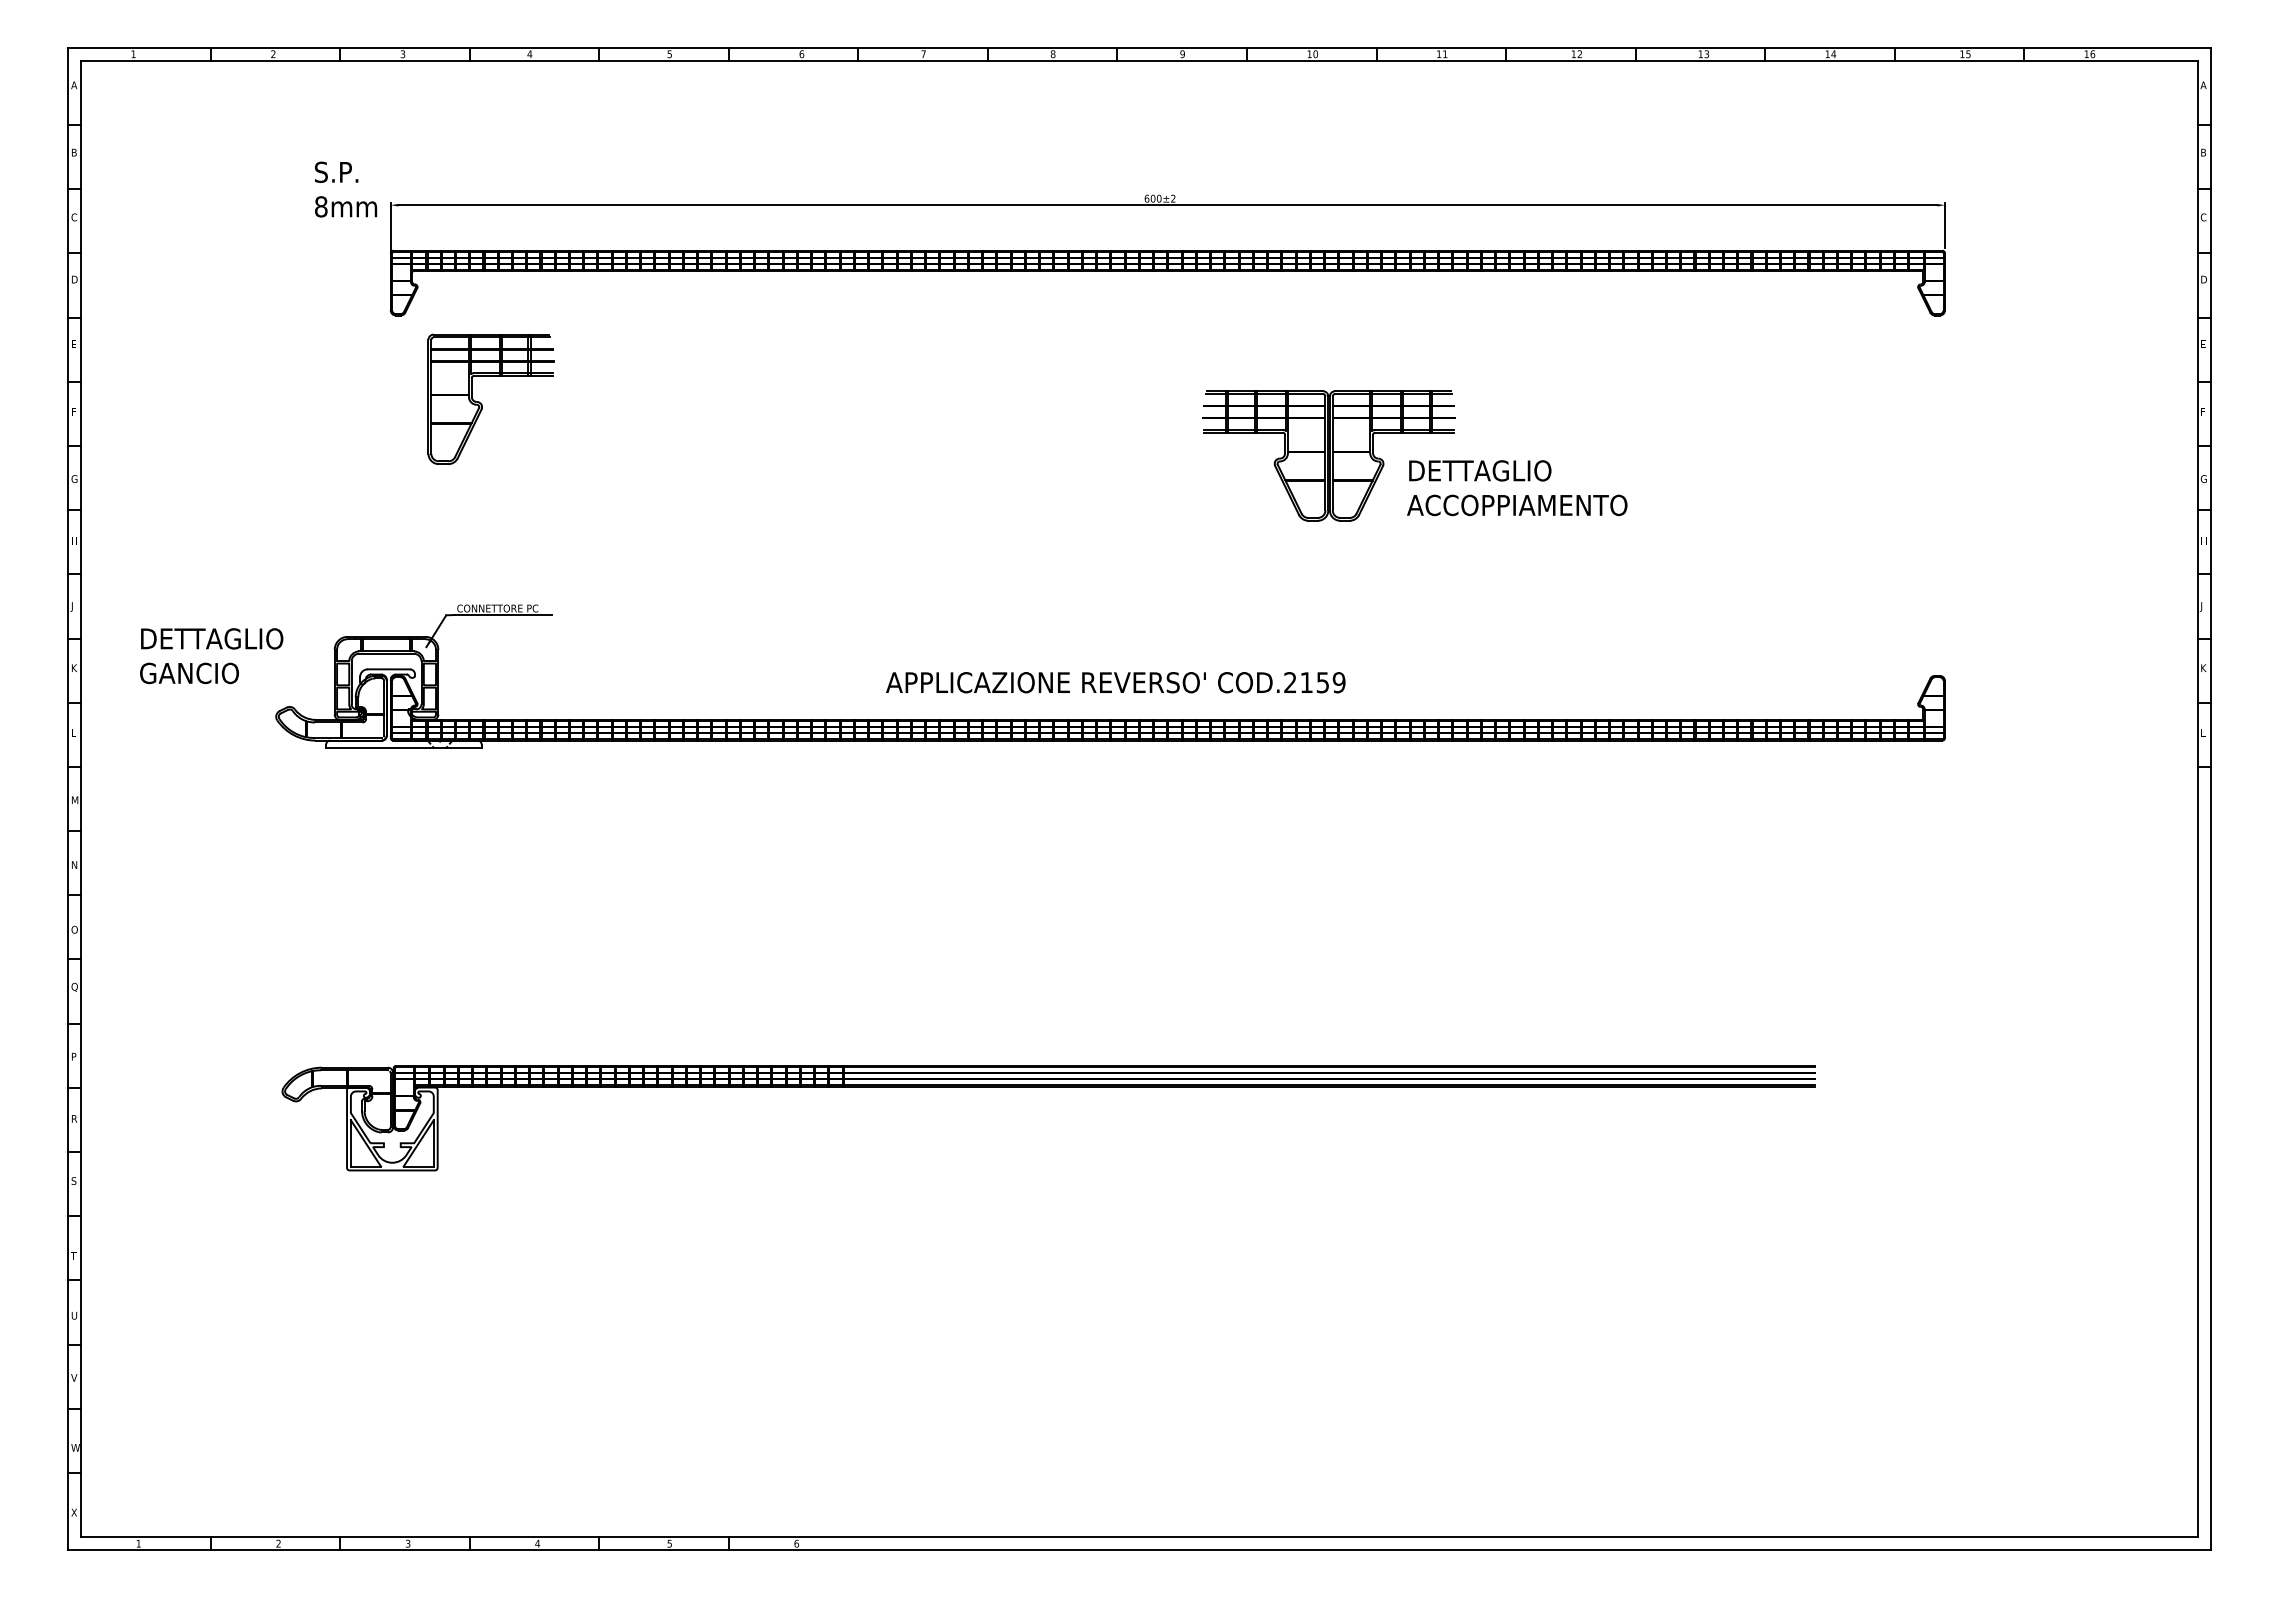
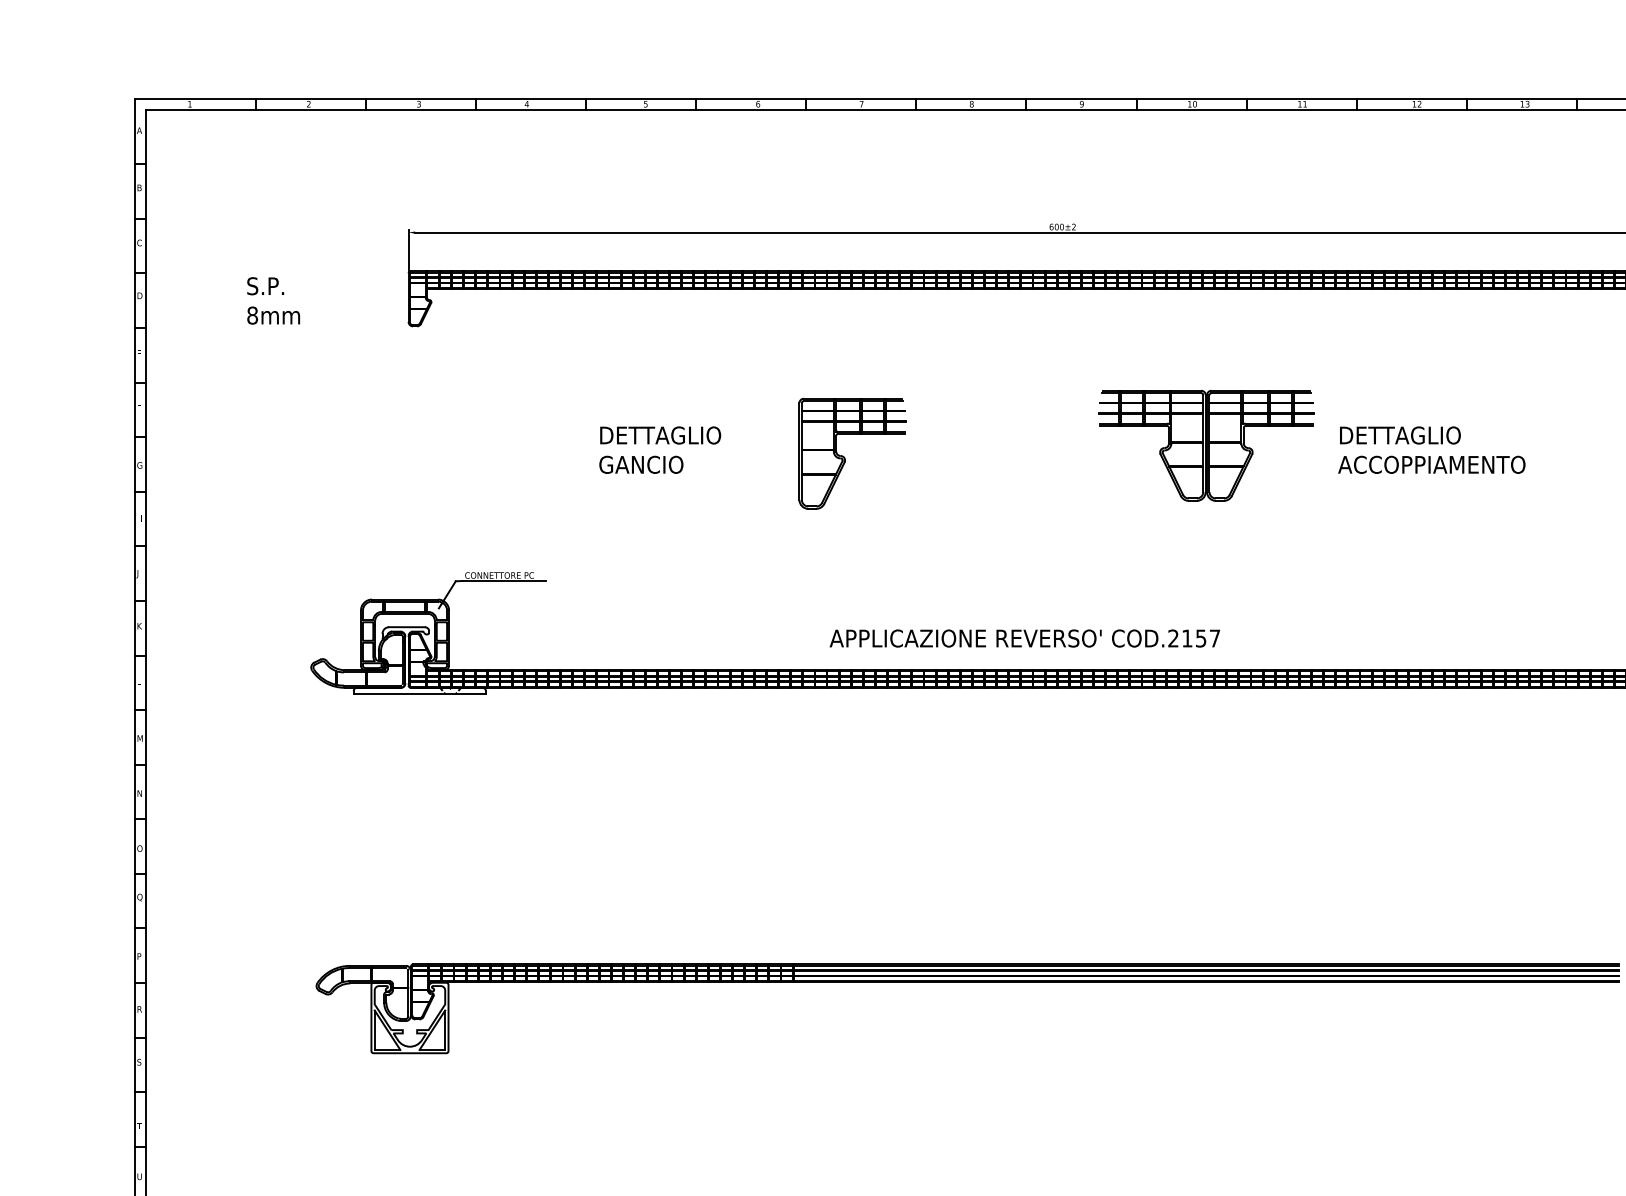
text: (346, 189) -> (274, 300), moved
part: (481, 402) -> (844, 456), moved
text: (1517, 488) -> (1432, 450), moved
text: (211, 656) -> (660, 450), moved
text: (1338, 682) -> (1214, 638), COD.2159 -> COD.2157

